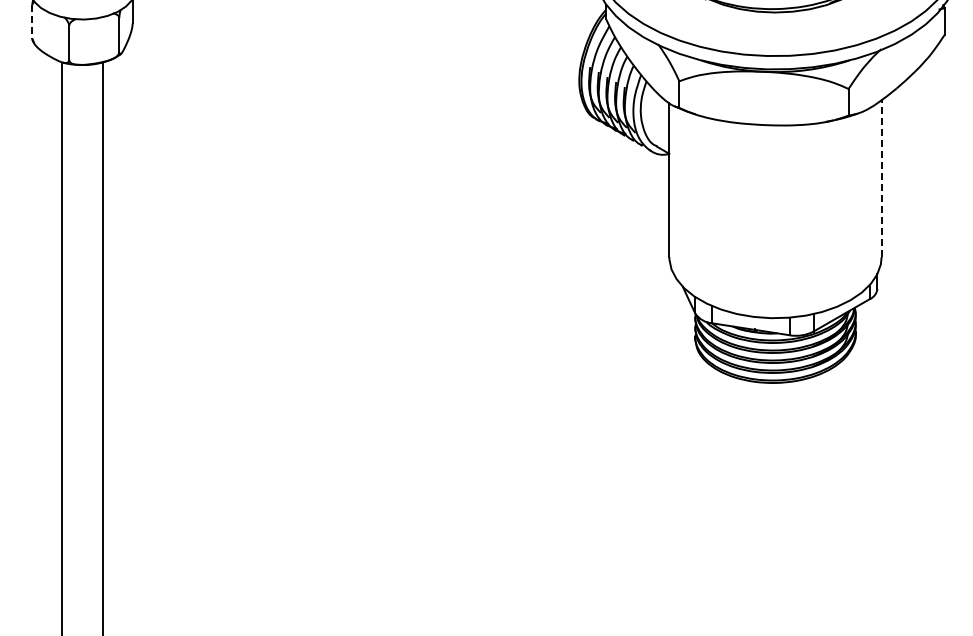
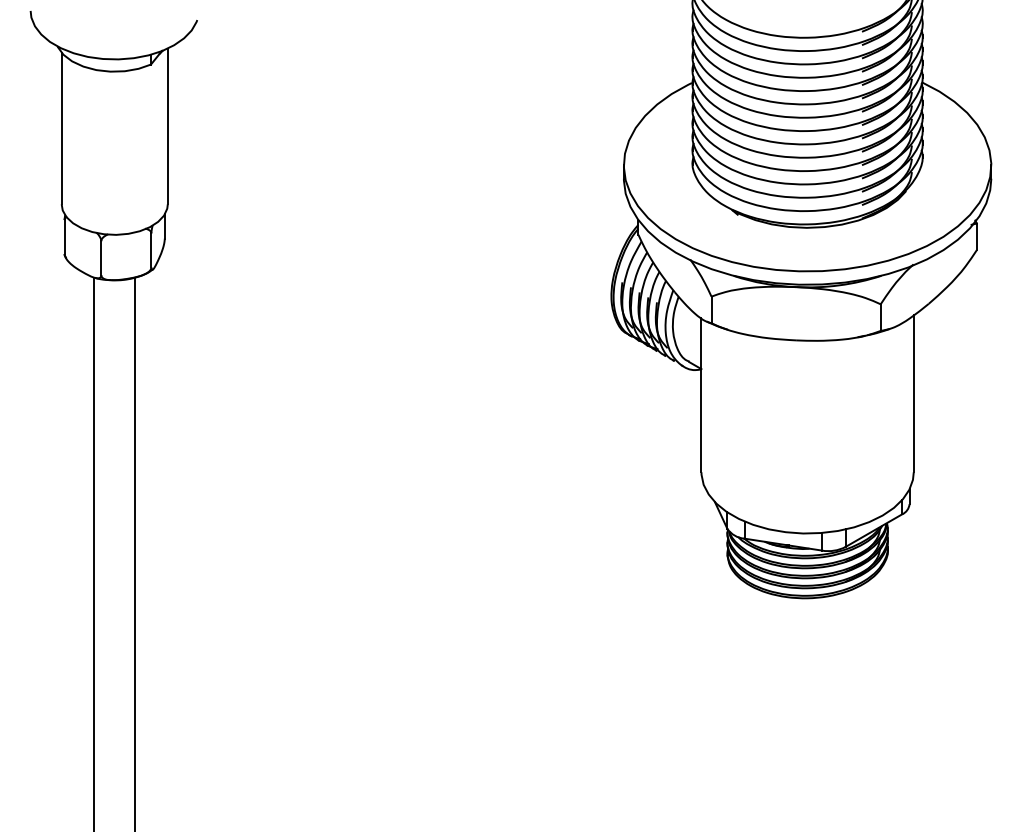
line: (32, 22) -> (64, 237), dashed -> solid
line: (881, 178) -> (913, 393), dashed -> solid

